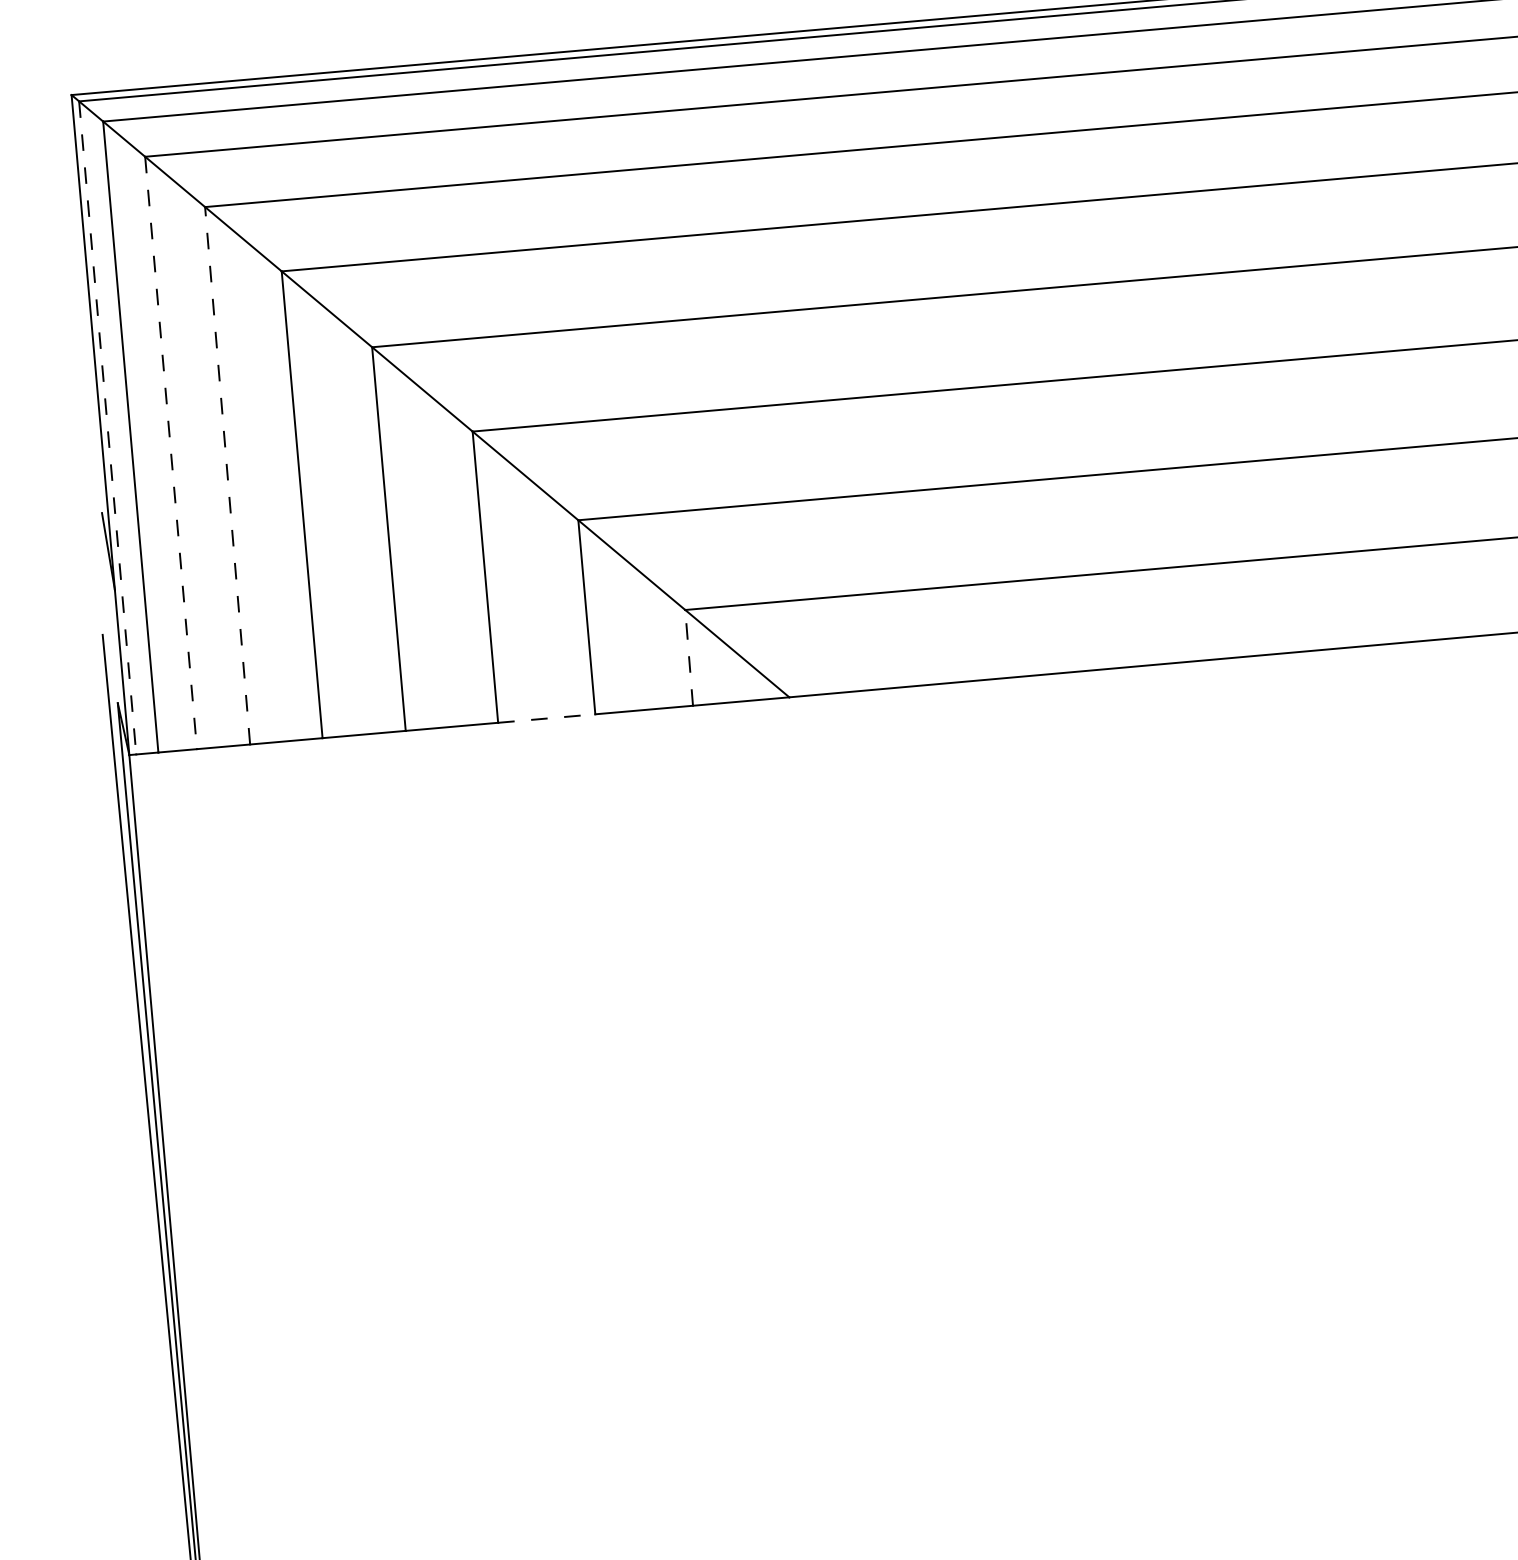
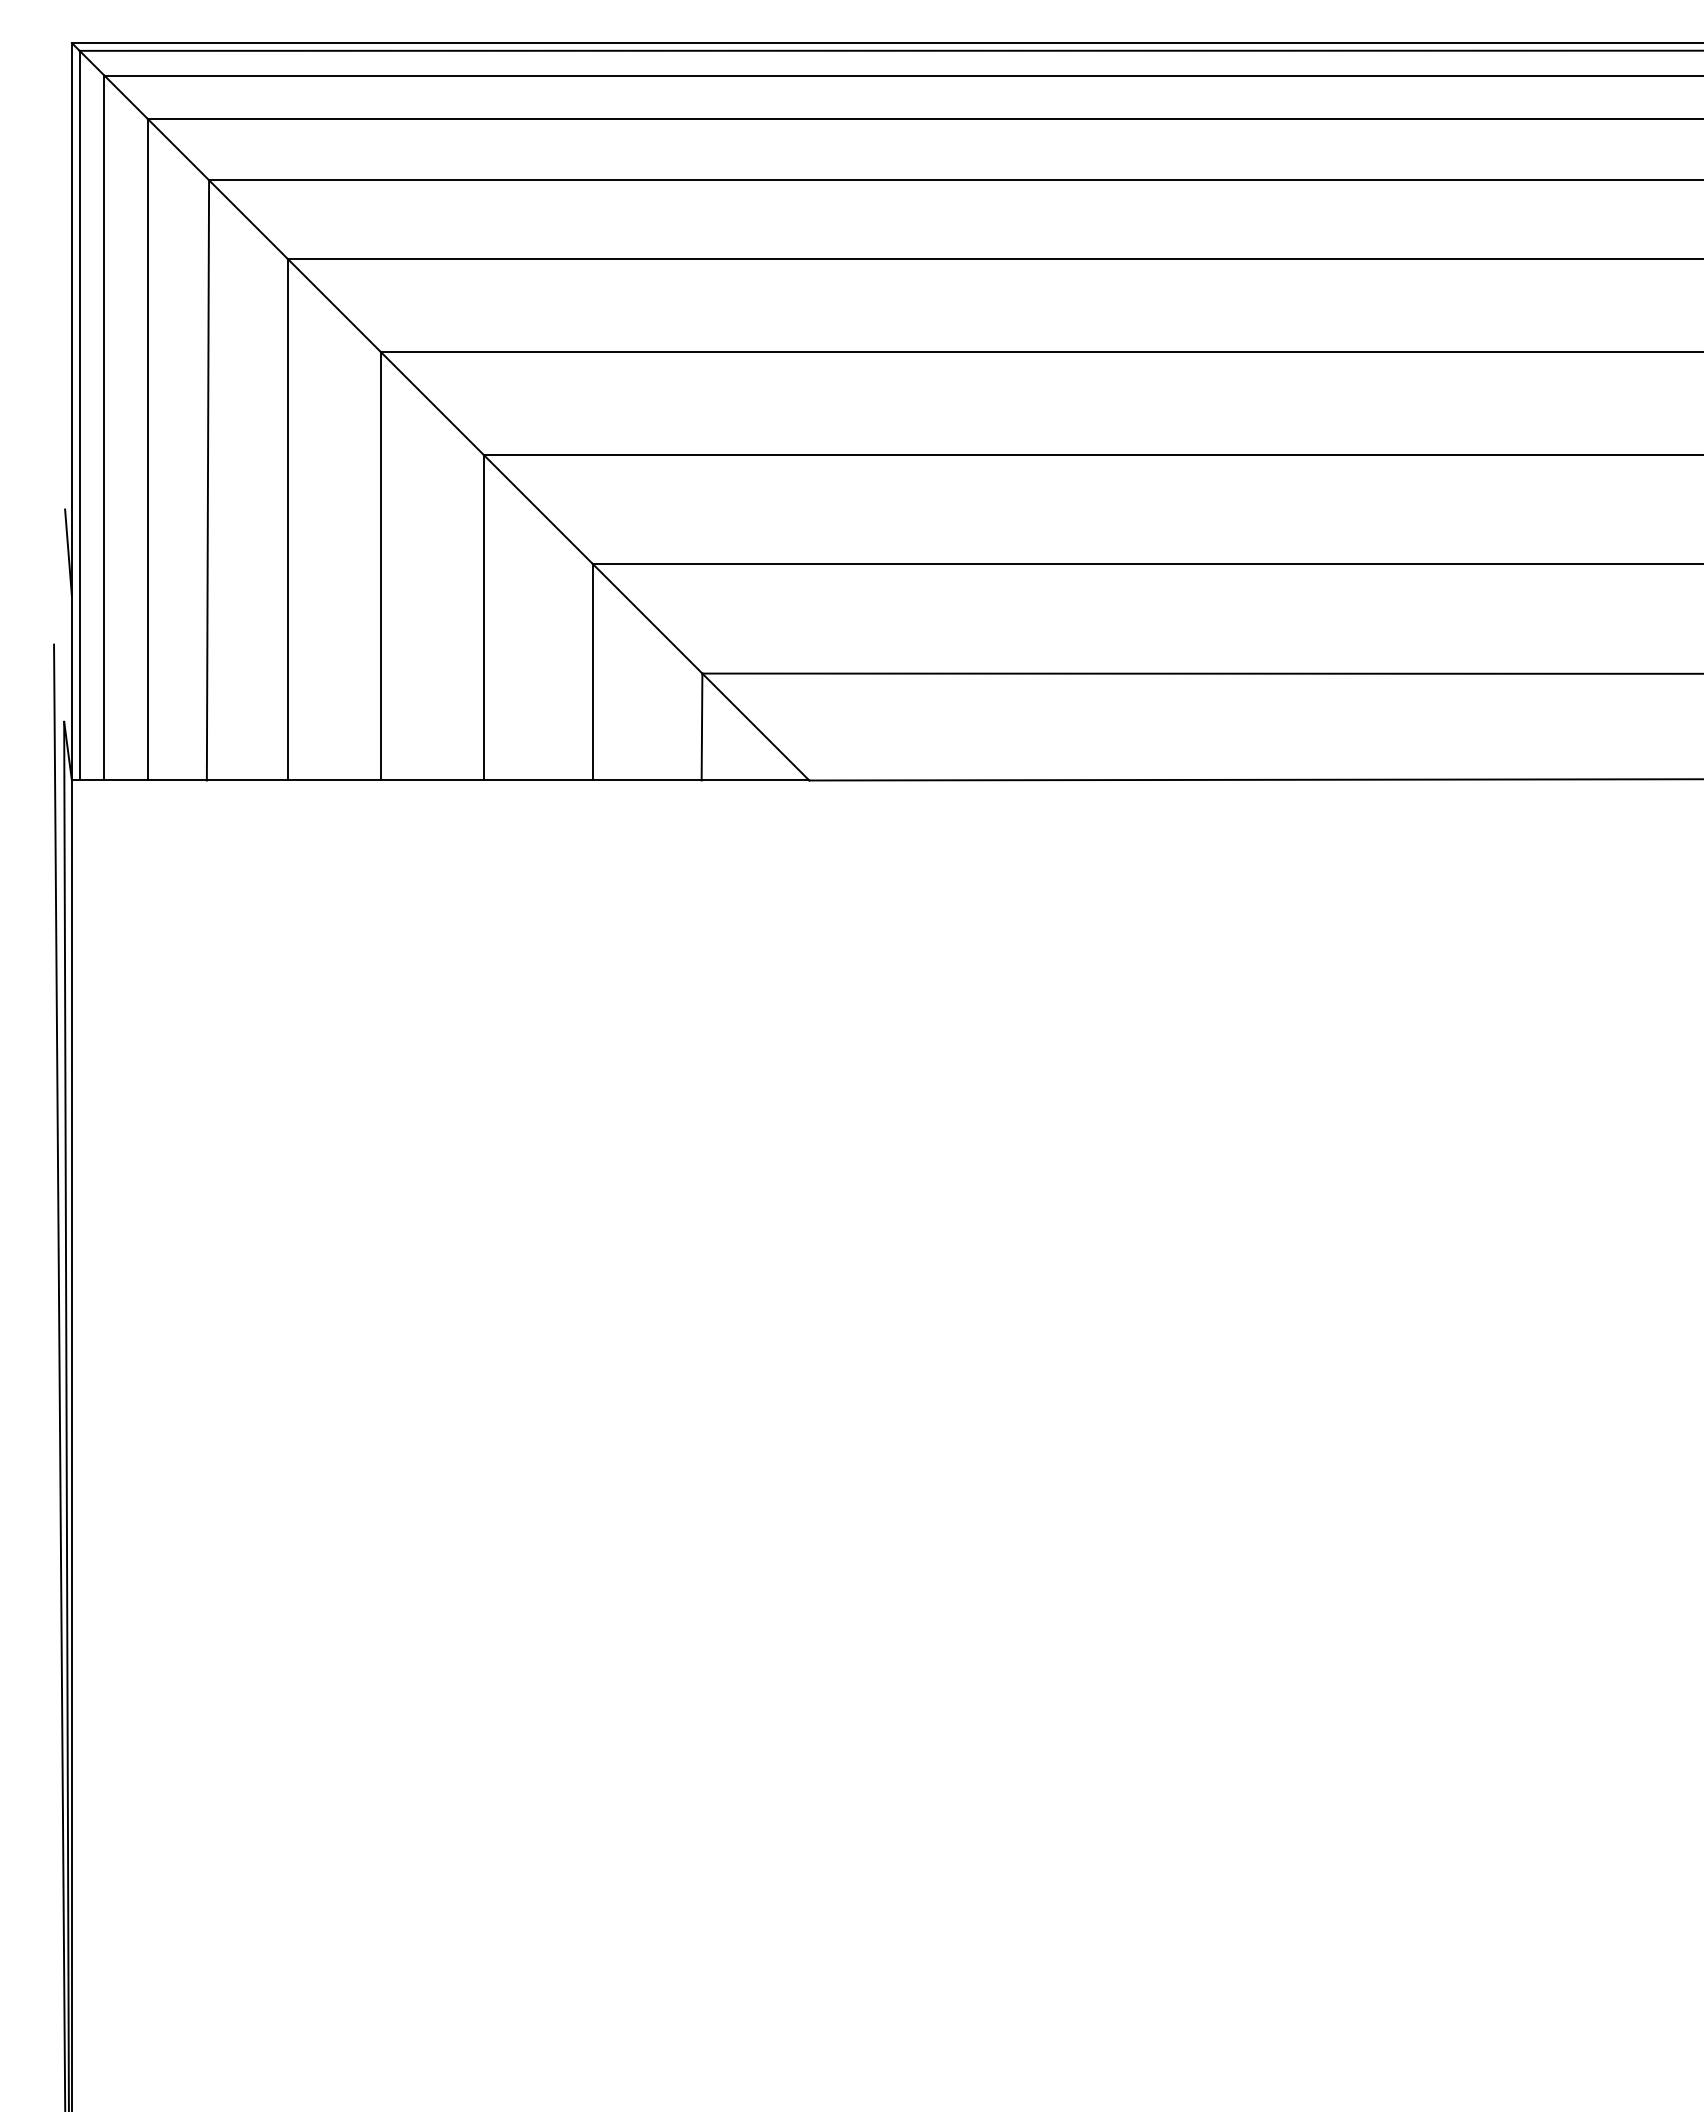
line: (107, 427) -> (79, 415), dashed -> solid
line: (171, 452) -> (147, 449), dashed -> solid
line: (227, 475) -> (207, 479), dashed -> solid
line: (689, 657) -> (702, 726), dashed -> solid
line: (546, 718) -> (538, 780), dashed -> solid

